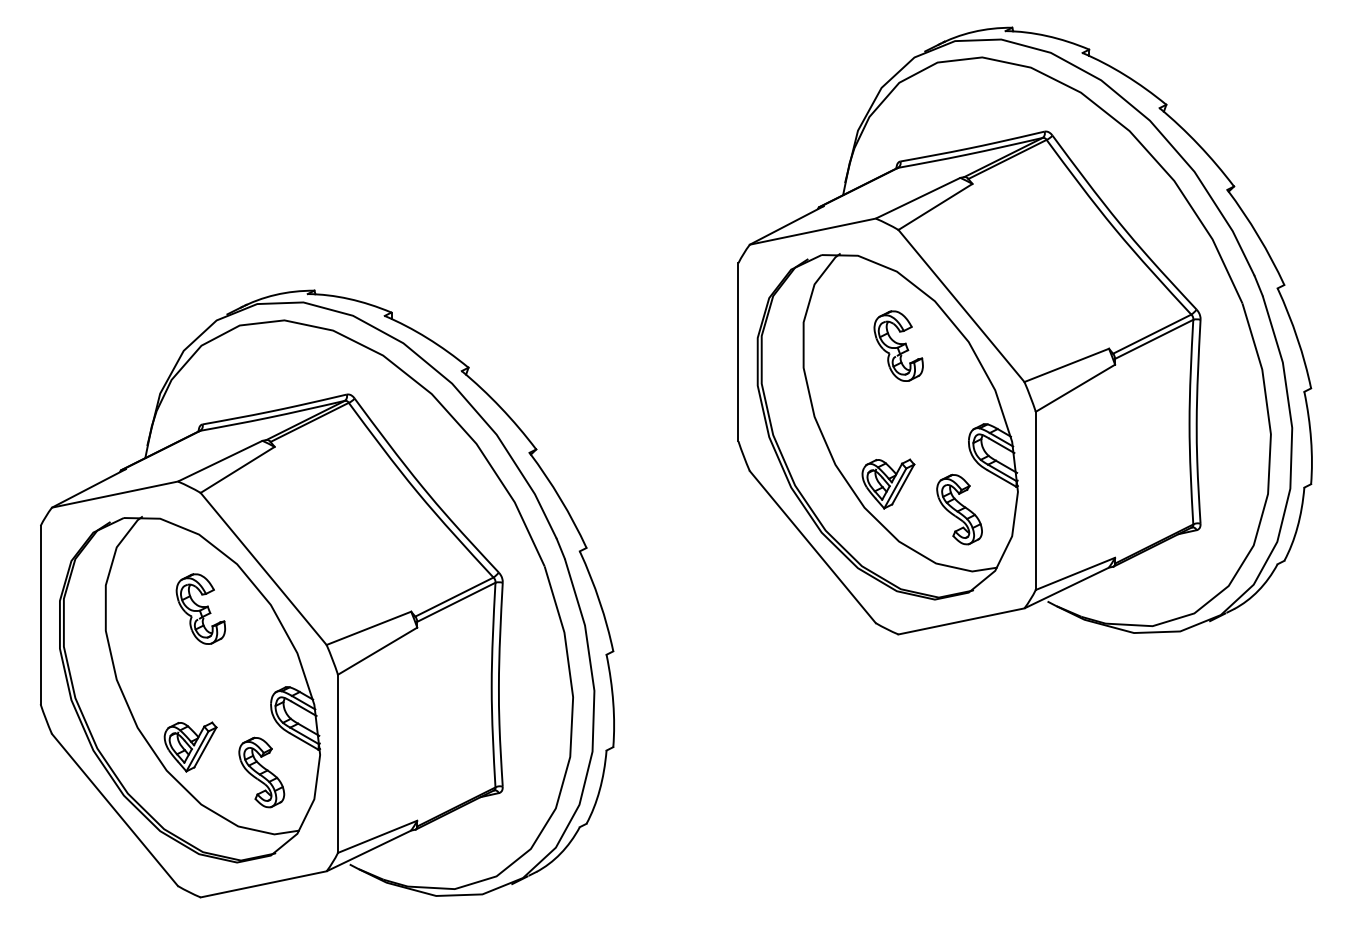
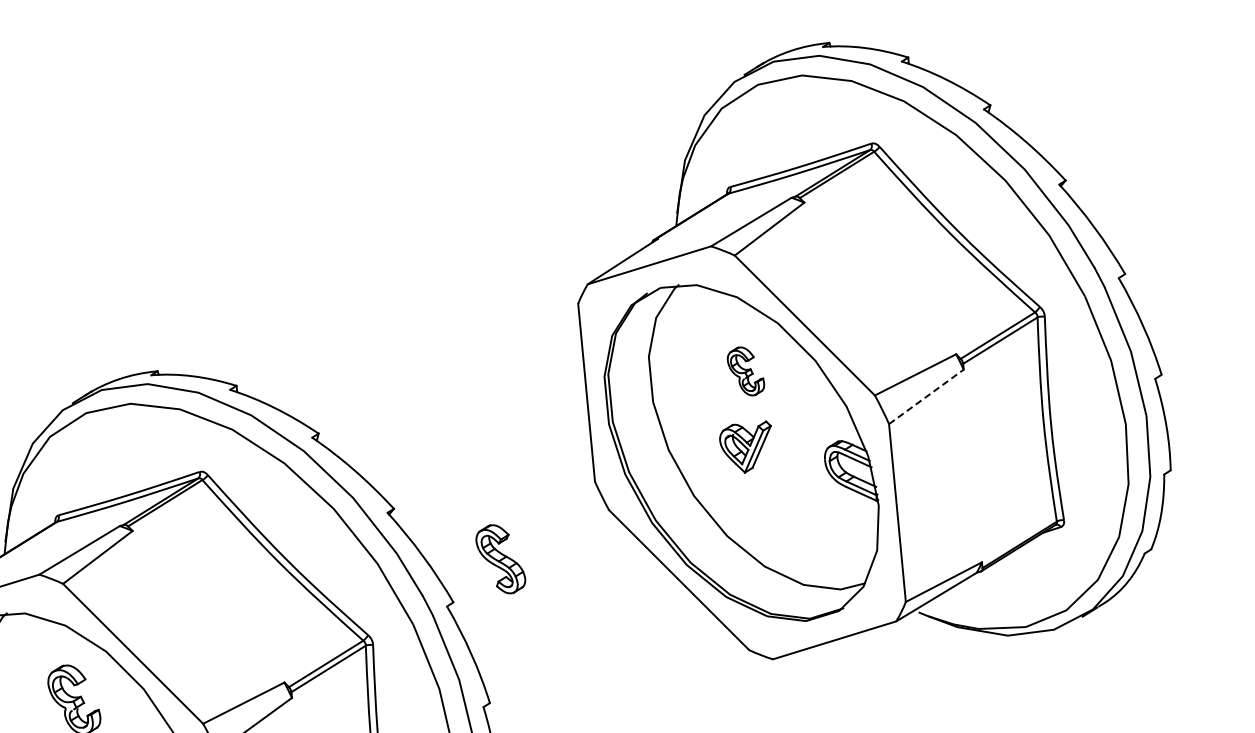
part: (898, 345) -> (745, 370), size x0.7
line: (1075, 388) -> (926, 397), solid -> dashed
part: (888, 483) -> (746, 447), moved
part: (959, 509) -> (500, 559), moved

